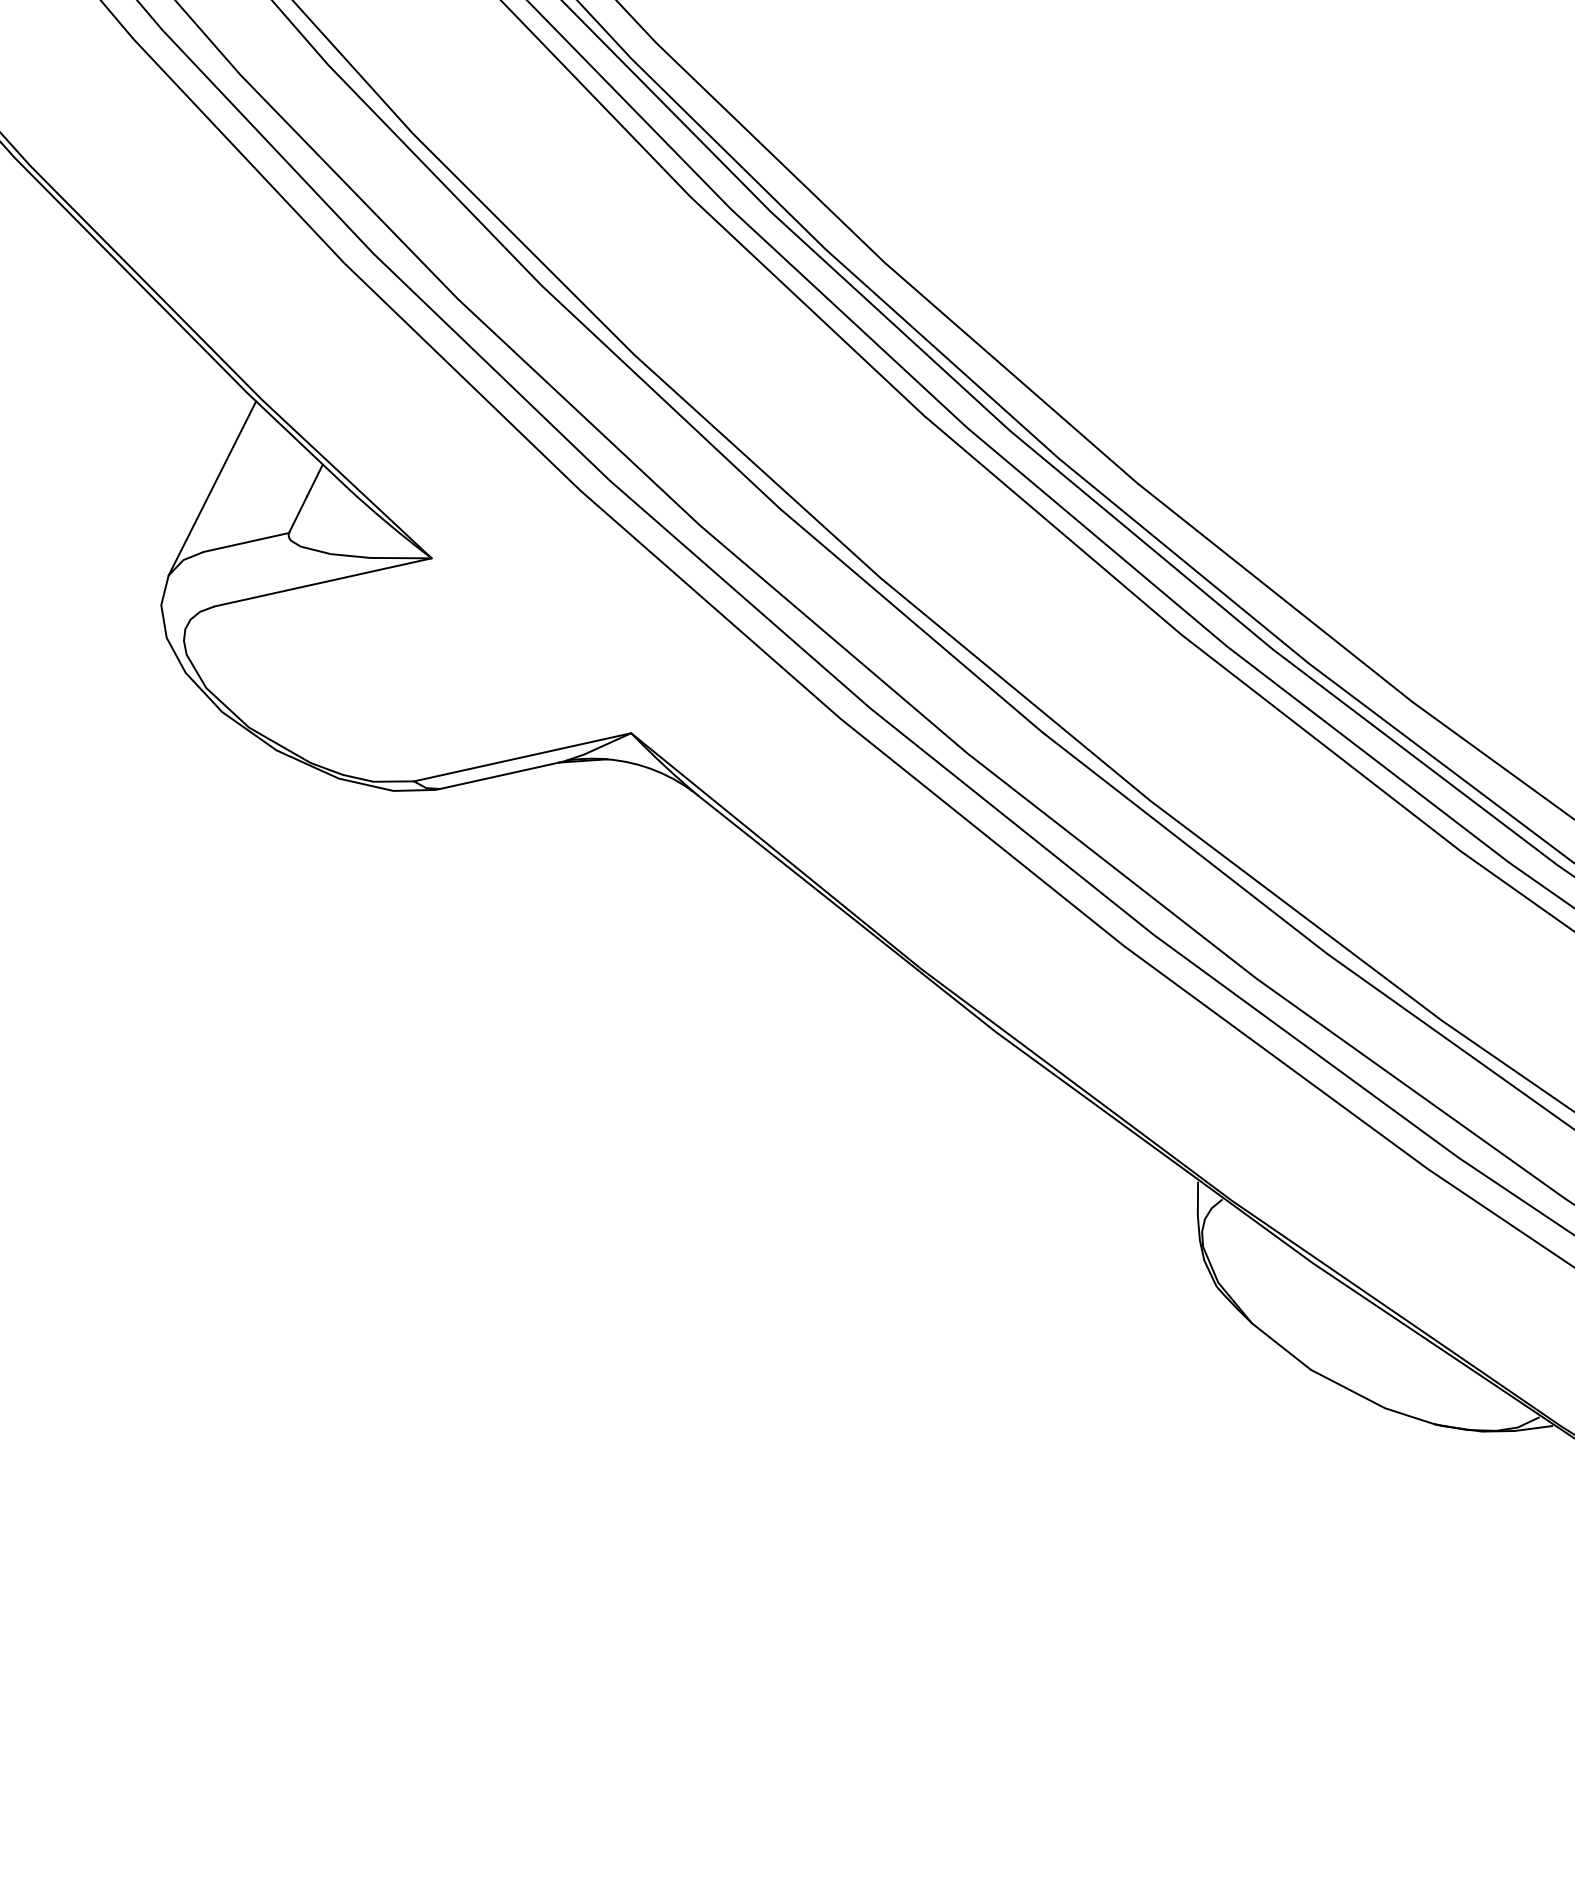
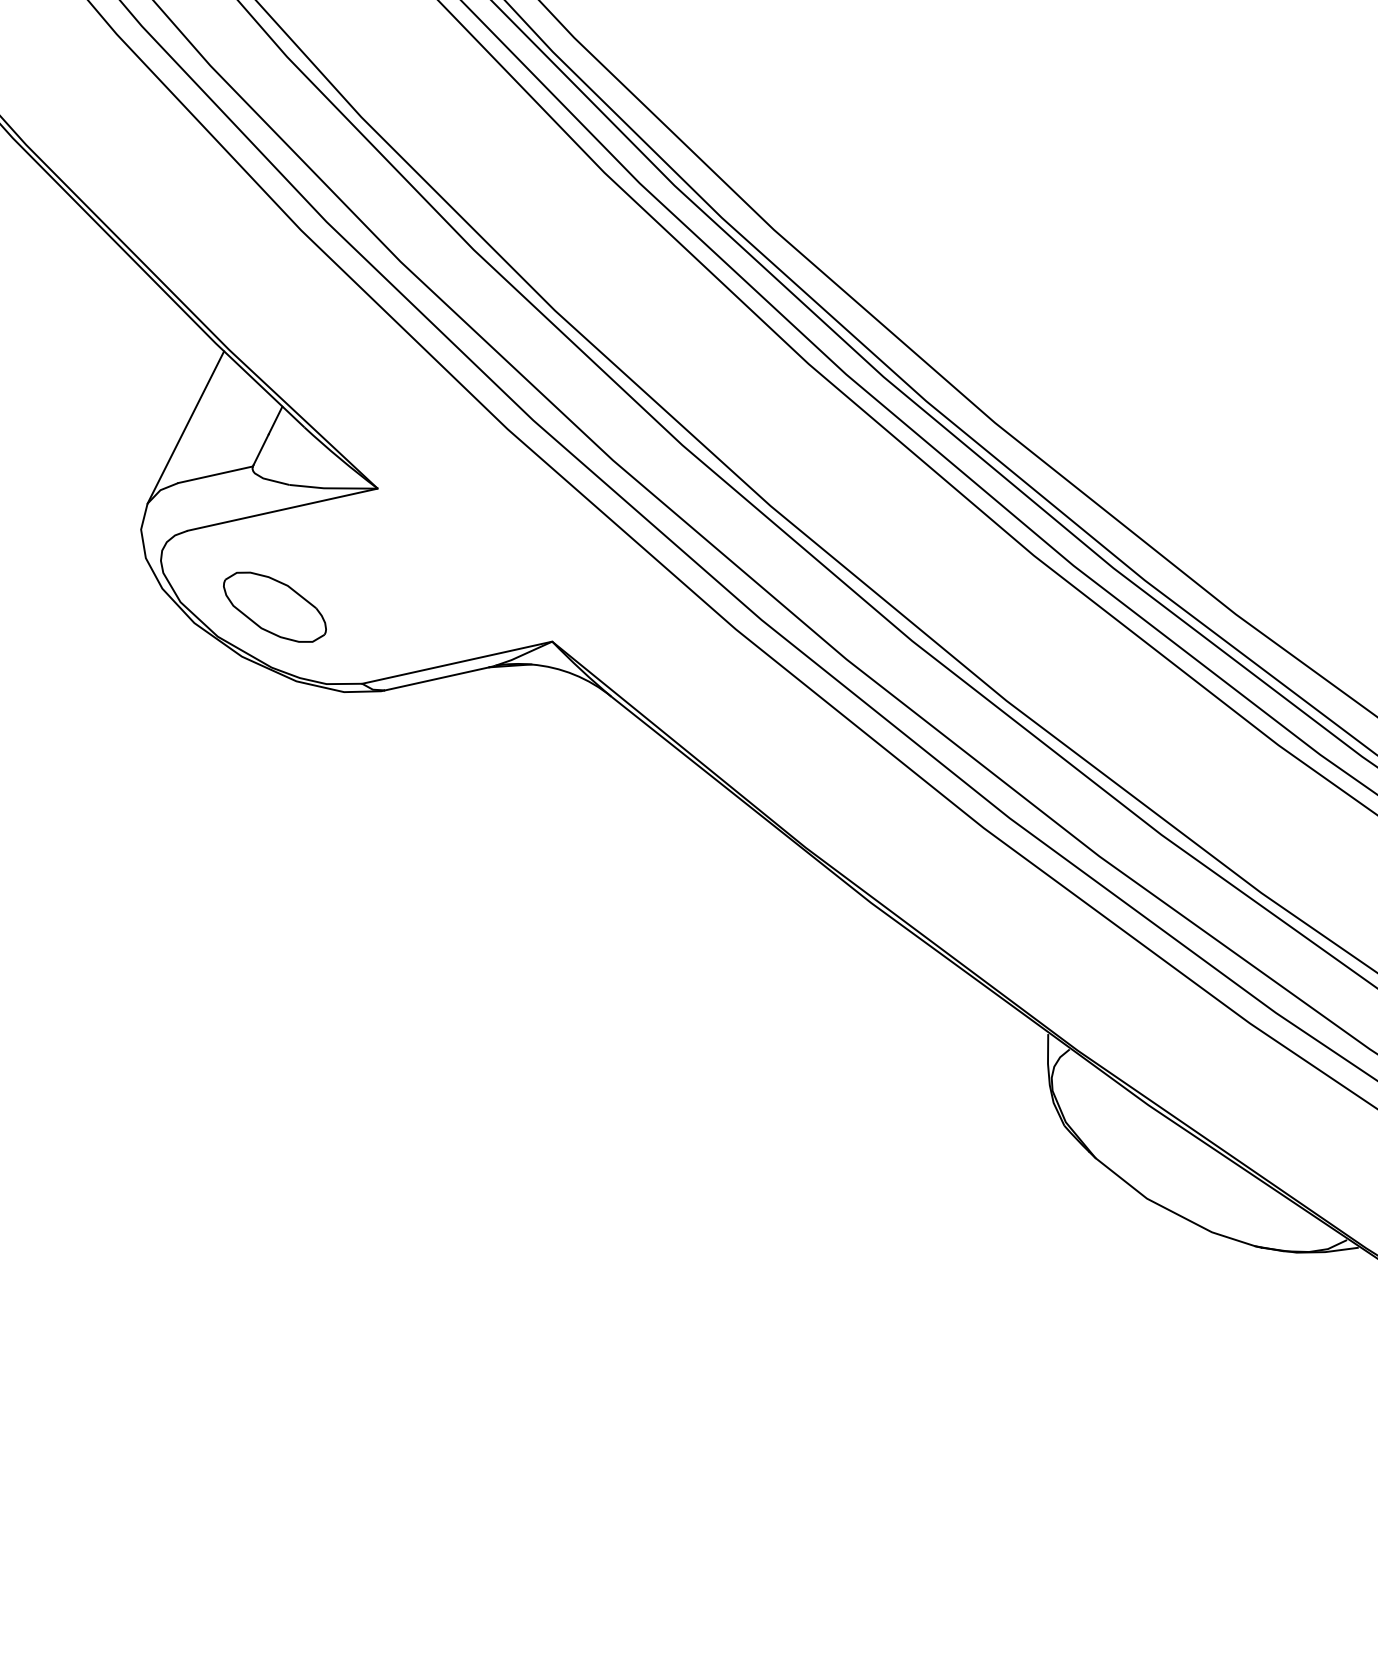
part: (314, 693) -> (275, 606), added

